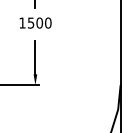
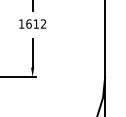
text: (39, 22) -> (36, 23), 1500 -> 1612

